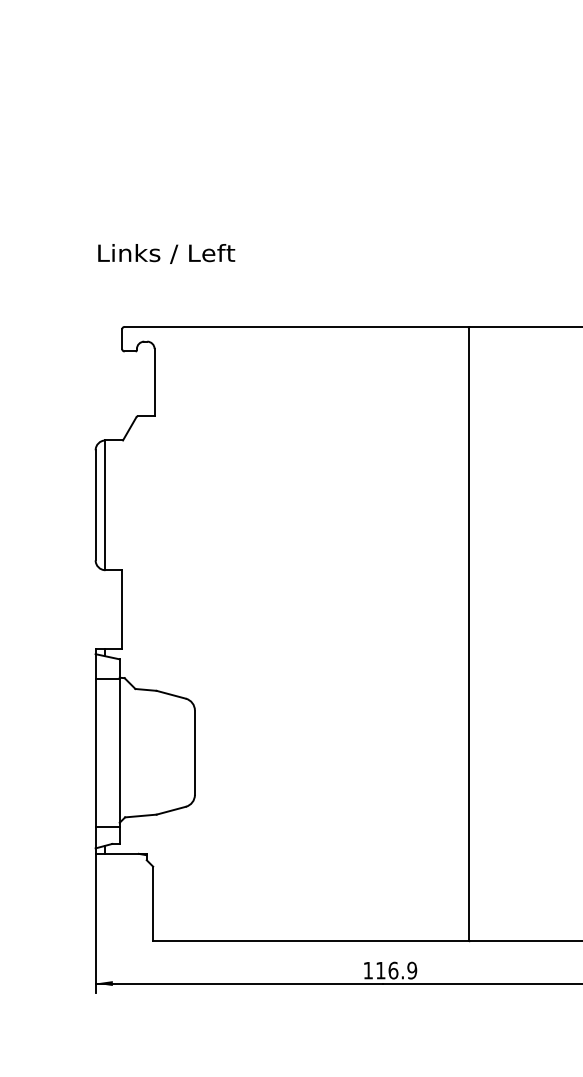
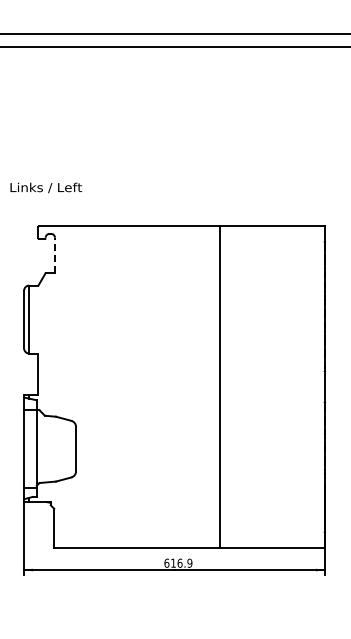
text: (167, 253) -> (46, 187), moved
line: (155, 382) -> (55, 255), solid -> dashed
text: (367, 969) -> (166, 562), 116.9 -> 616.9

